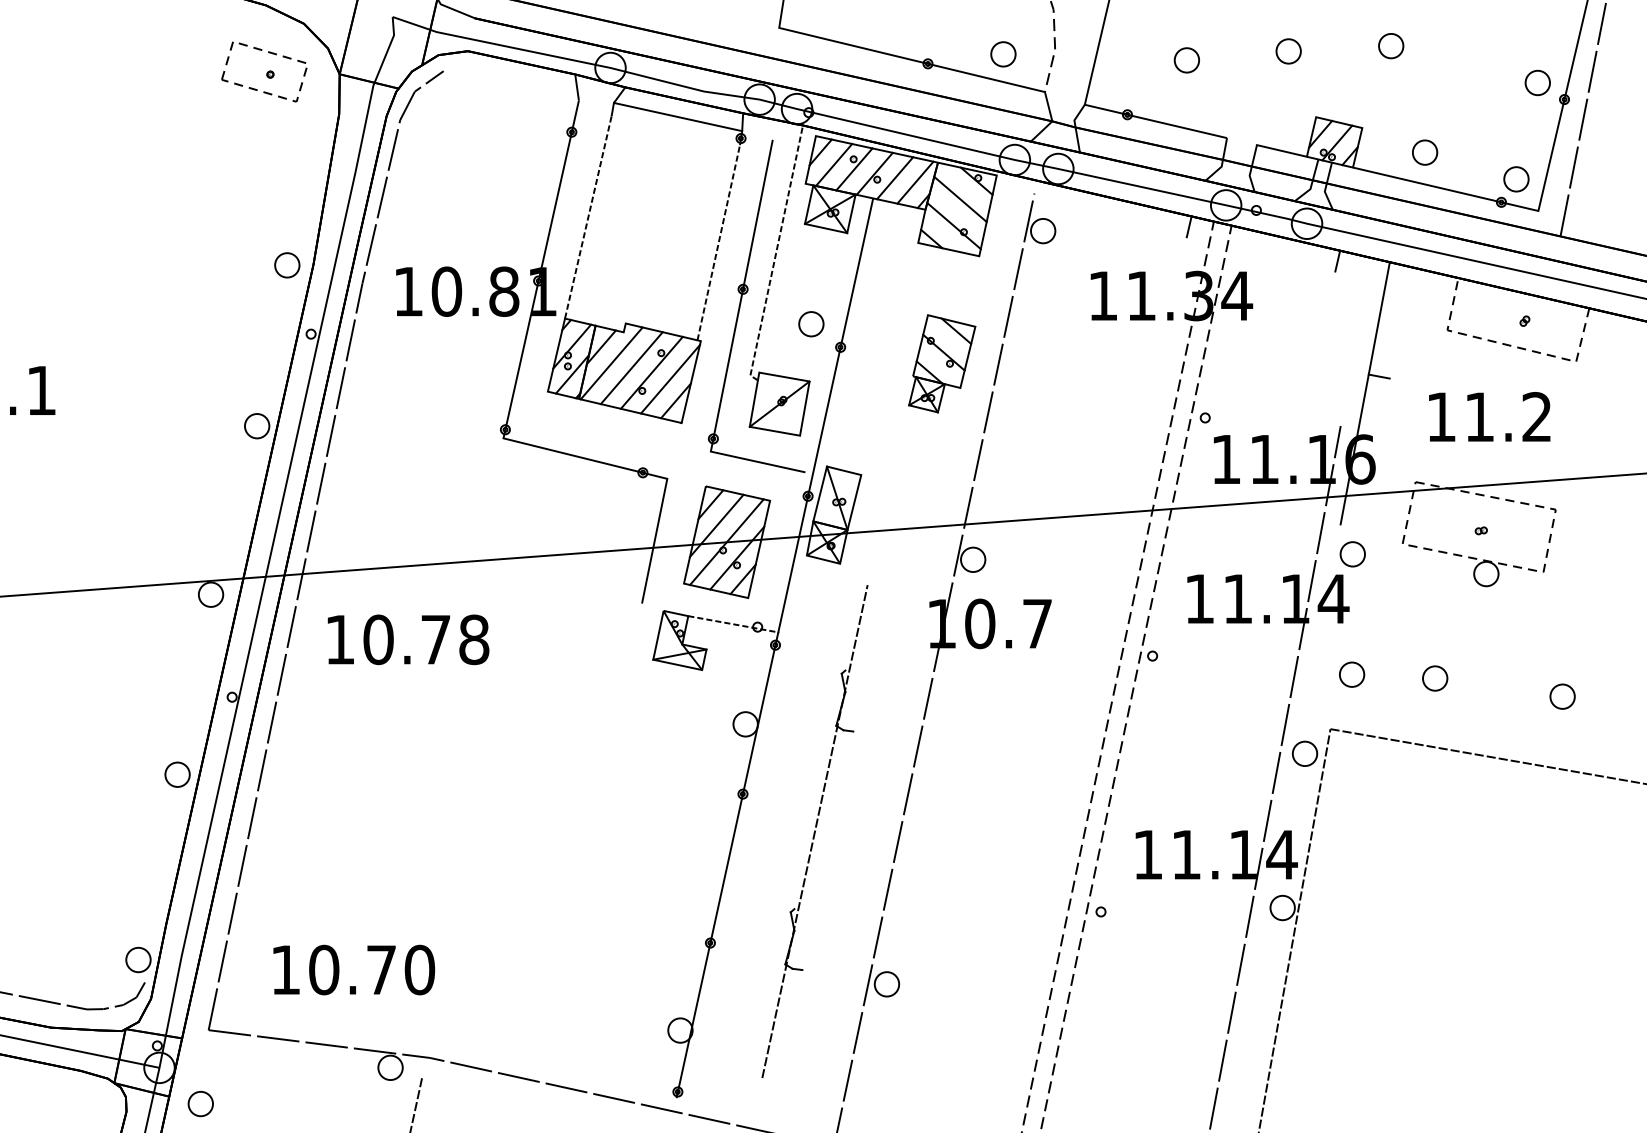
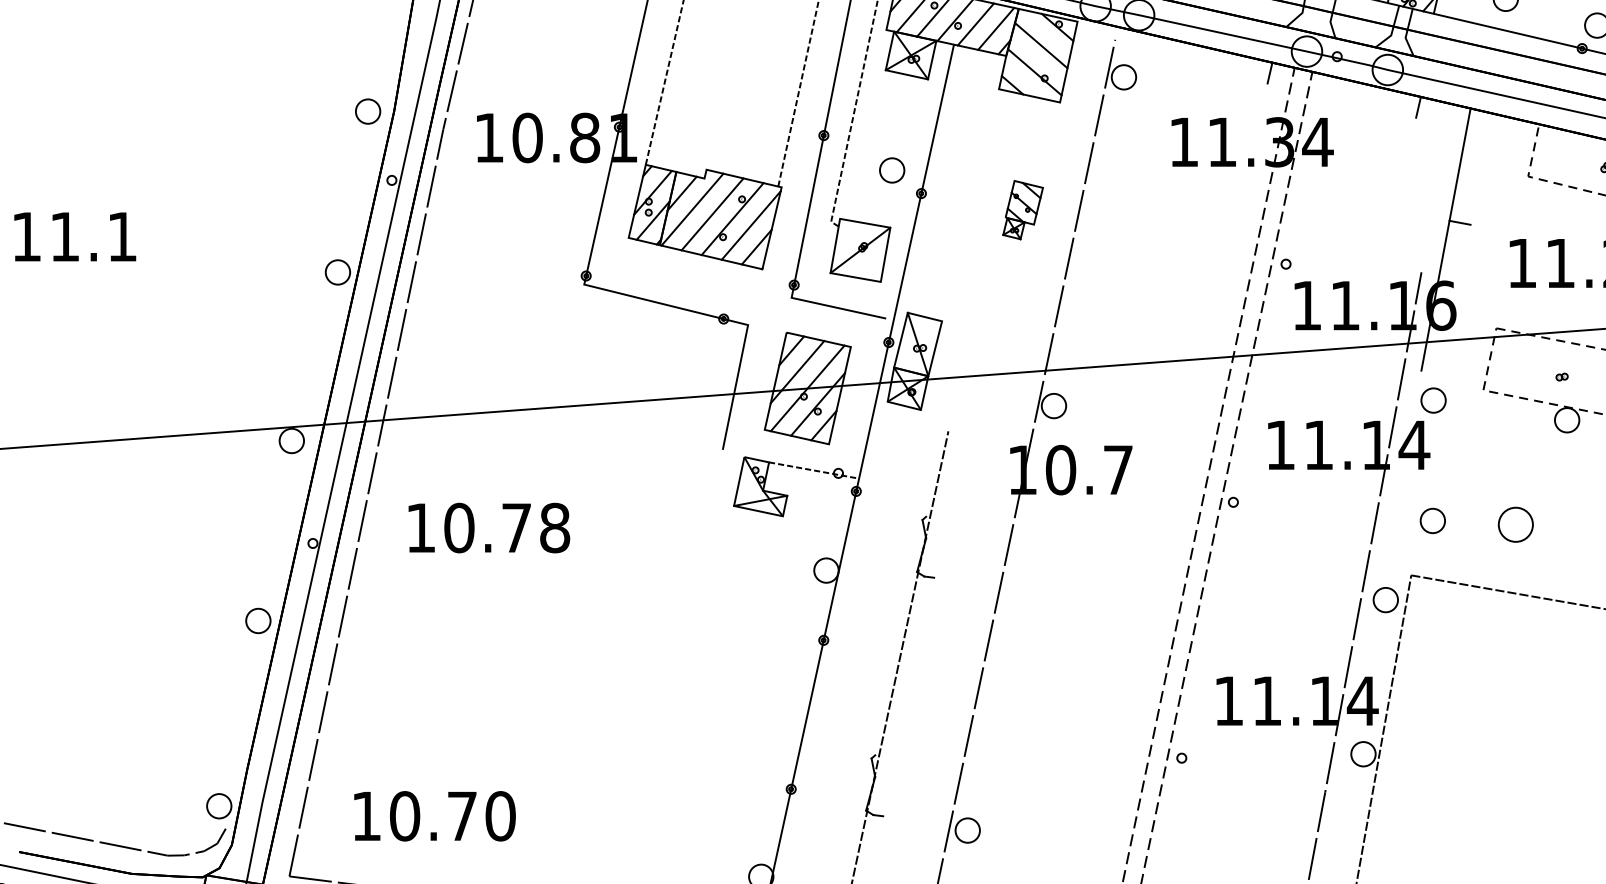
part: (942, 363) -> (1023, 209), size x0.6
text: (408, 639) -> (489, 527), moved
part: (1435, 678) -> (1516, 524), size x1.4

